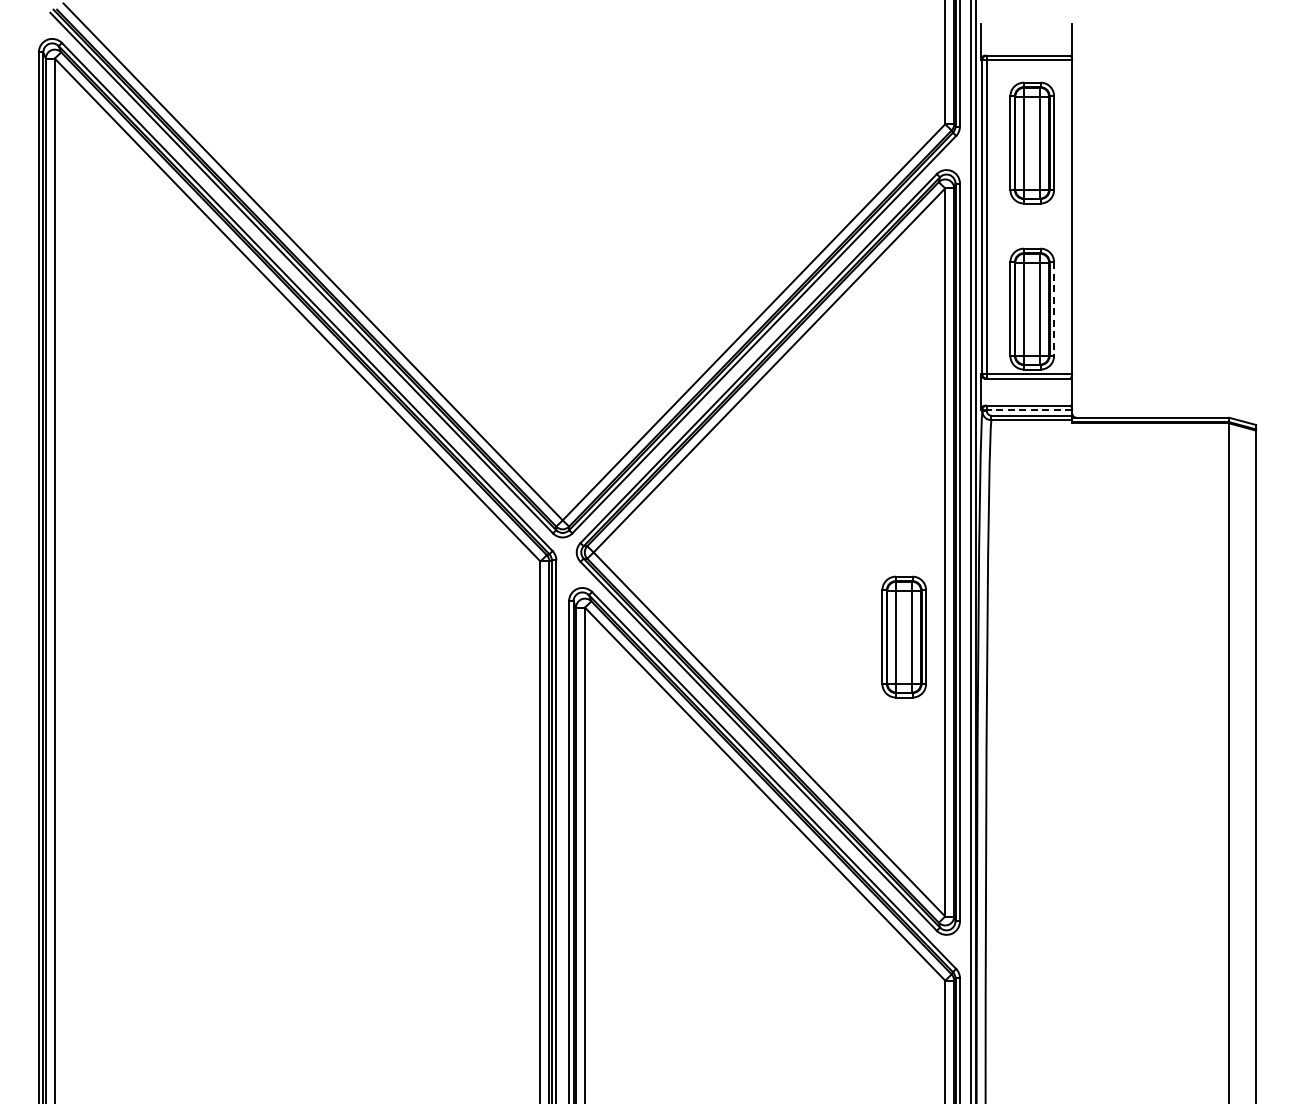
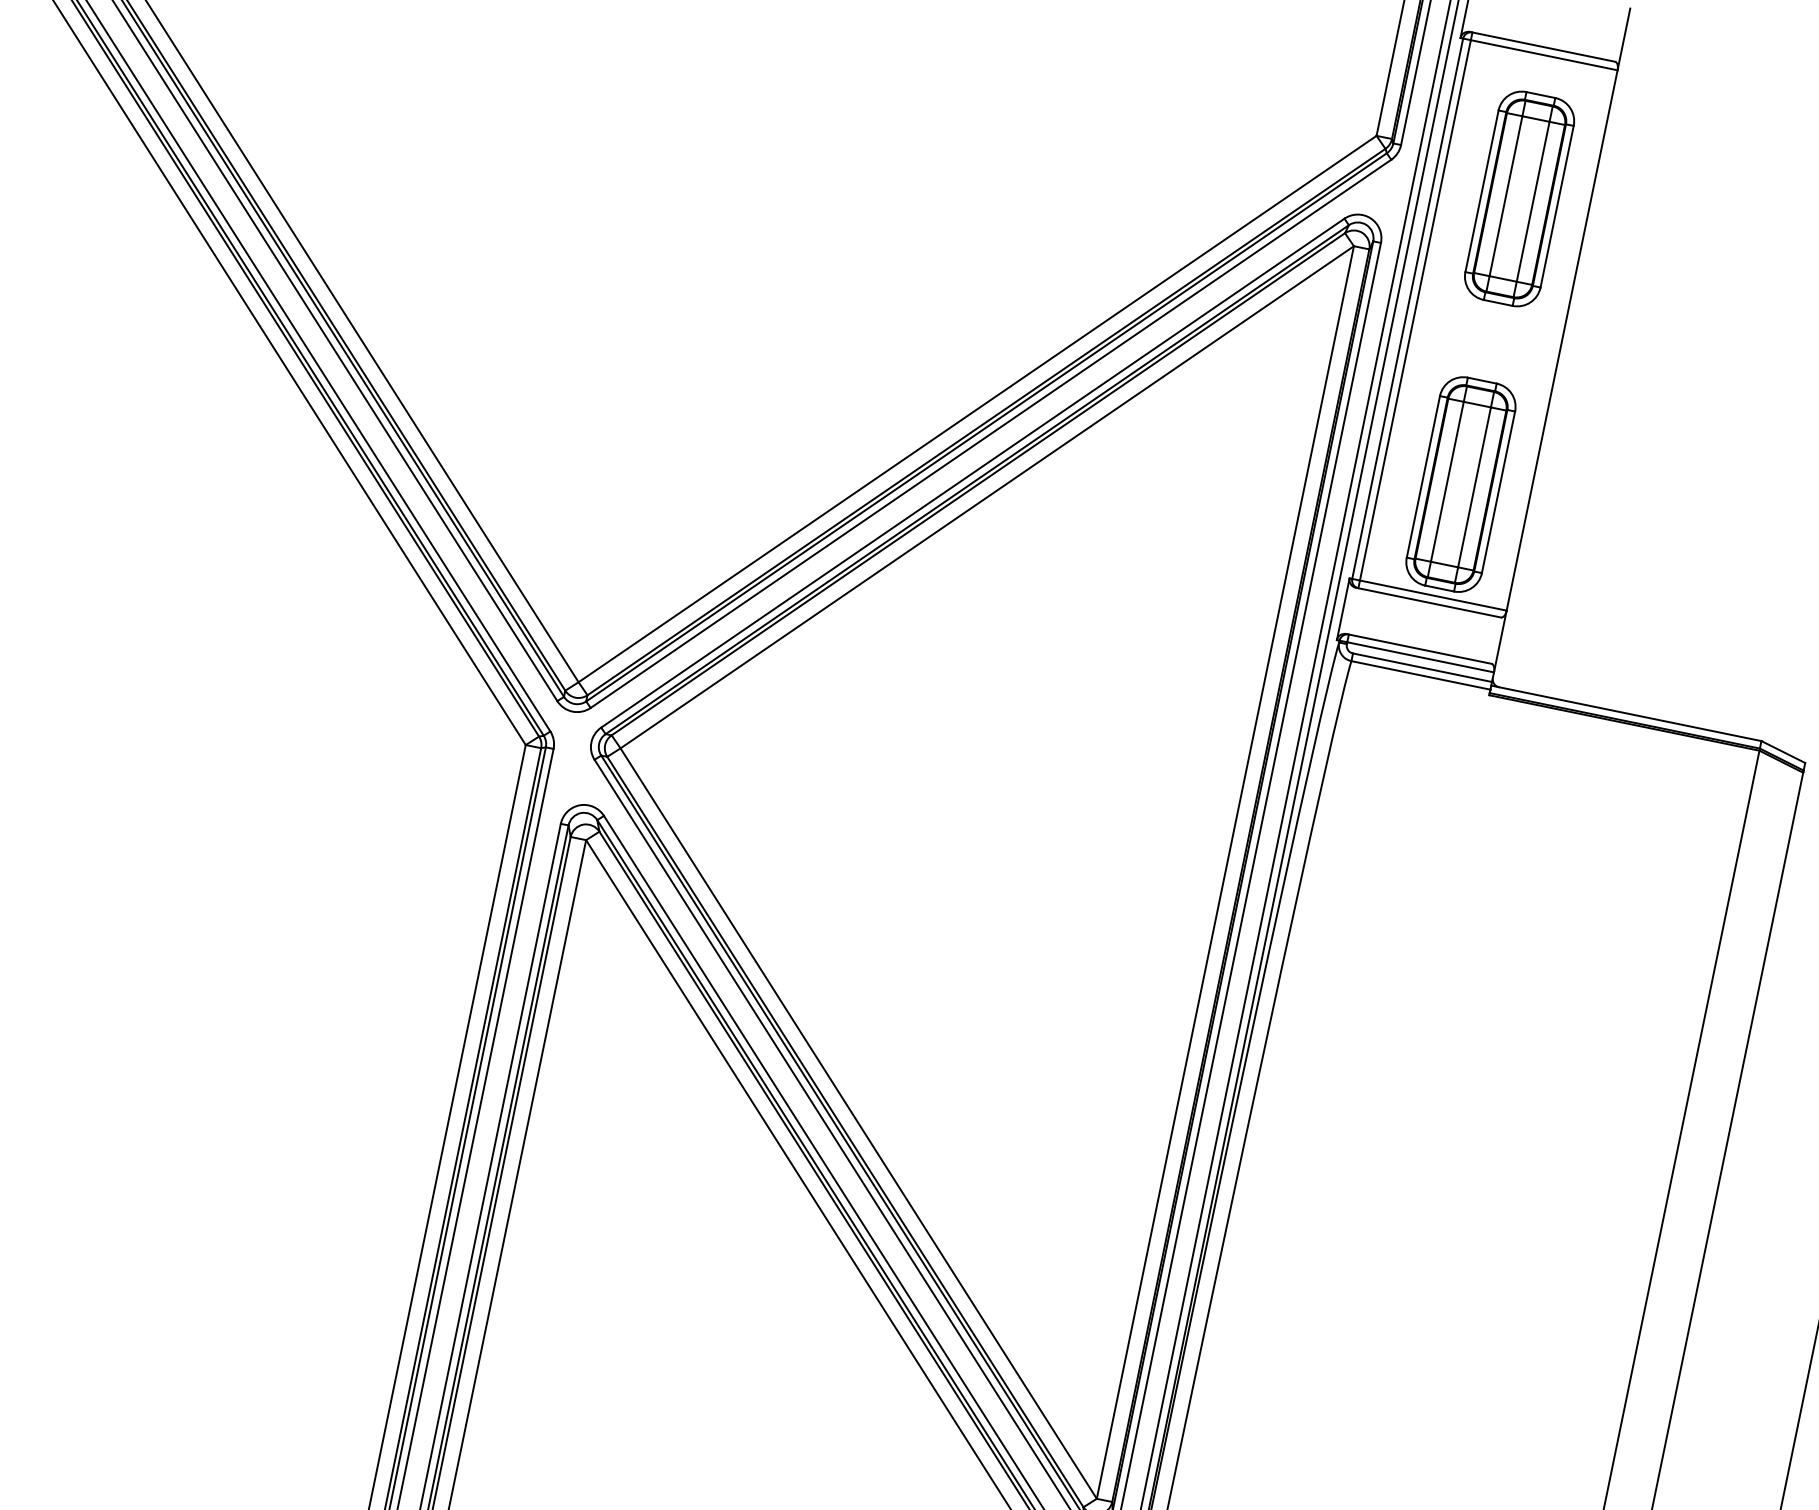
line: (1054, 309) -> (1499, 493), dashed -> solid
line: (1029, 410) -> (1420, 658), dashed -> solid
part: (903, 636) -> (1123, 1002), removed

